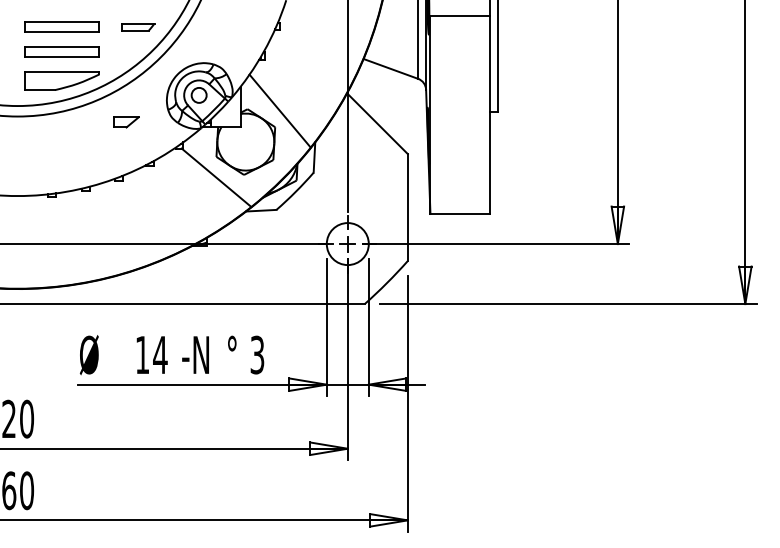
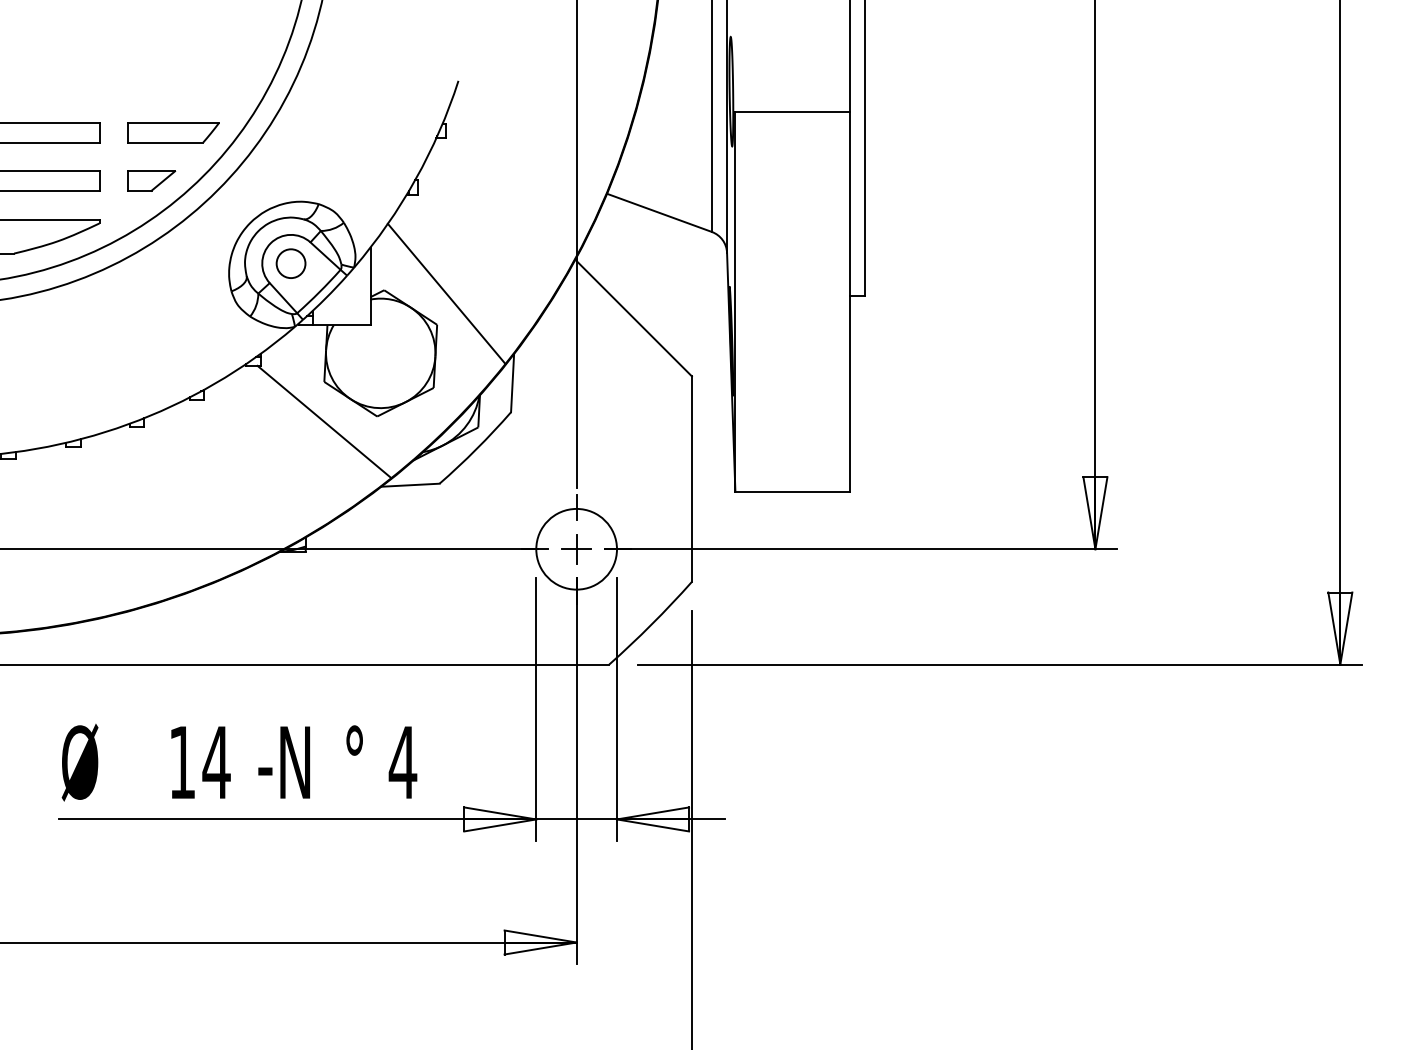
part: (137, 26) -> (172, 131), size x1.43
part: (126, 122) -> (151, 181), moved
text: (257, 354) -> (403, 761), 3 -> 4

